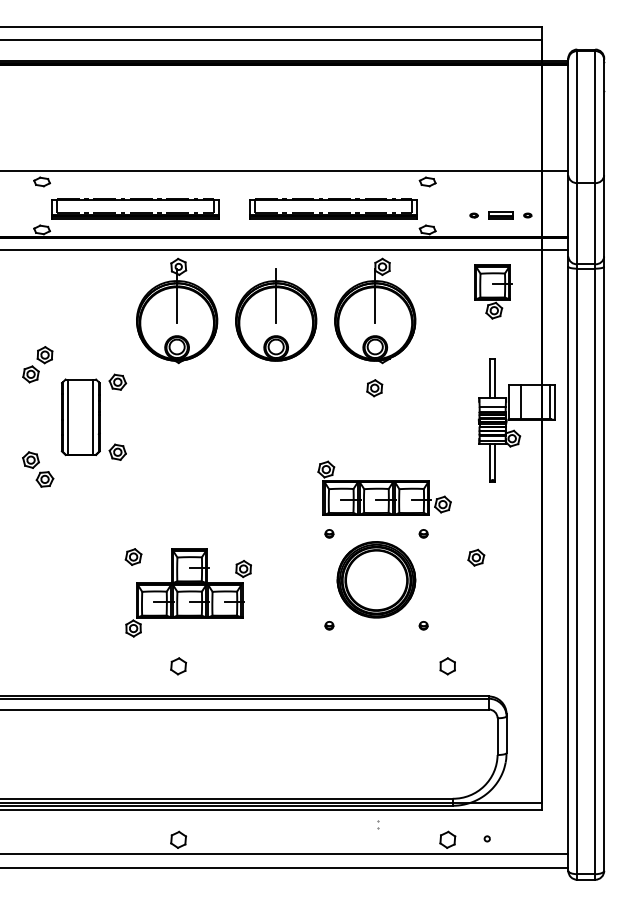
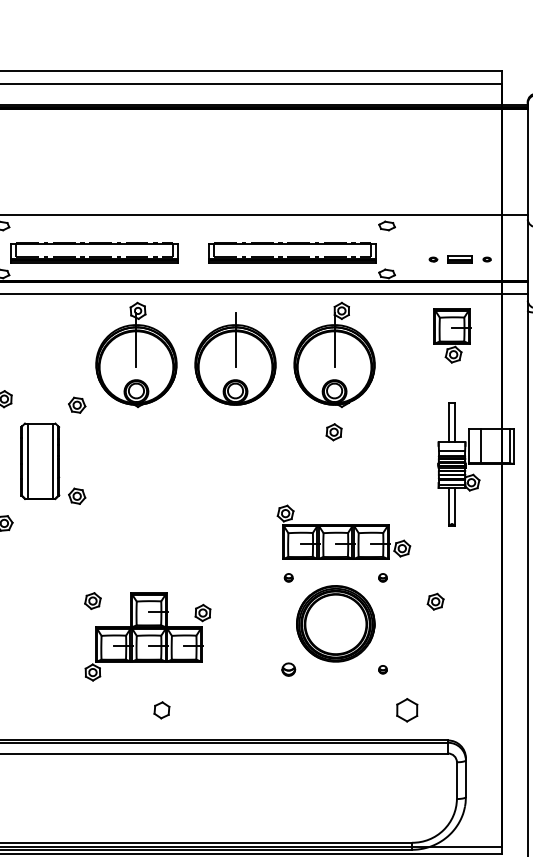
part: (117, 381) -> (76, 404), moved
part: (329, 625) -> (288, 669), size x1.6
part: (178, 666) -> (161, 710), moved
part: (447, 666) -> (406, 710), size x1.4

